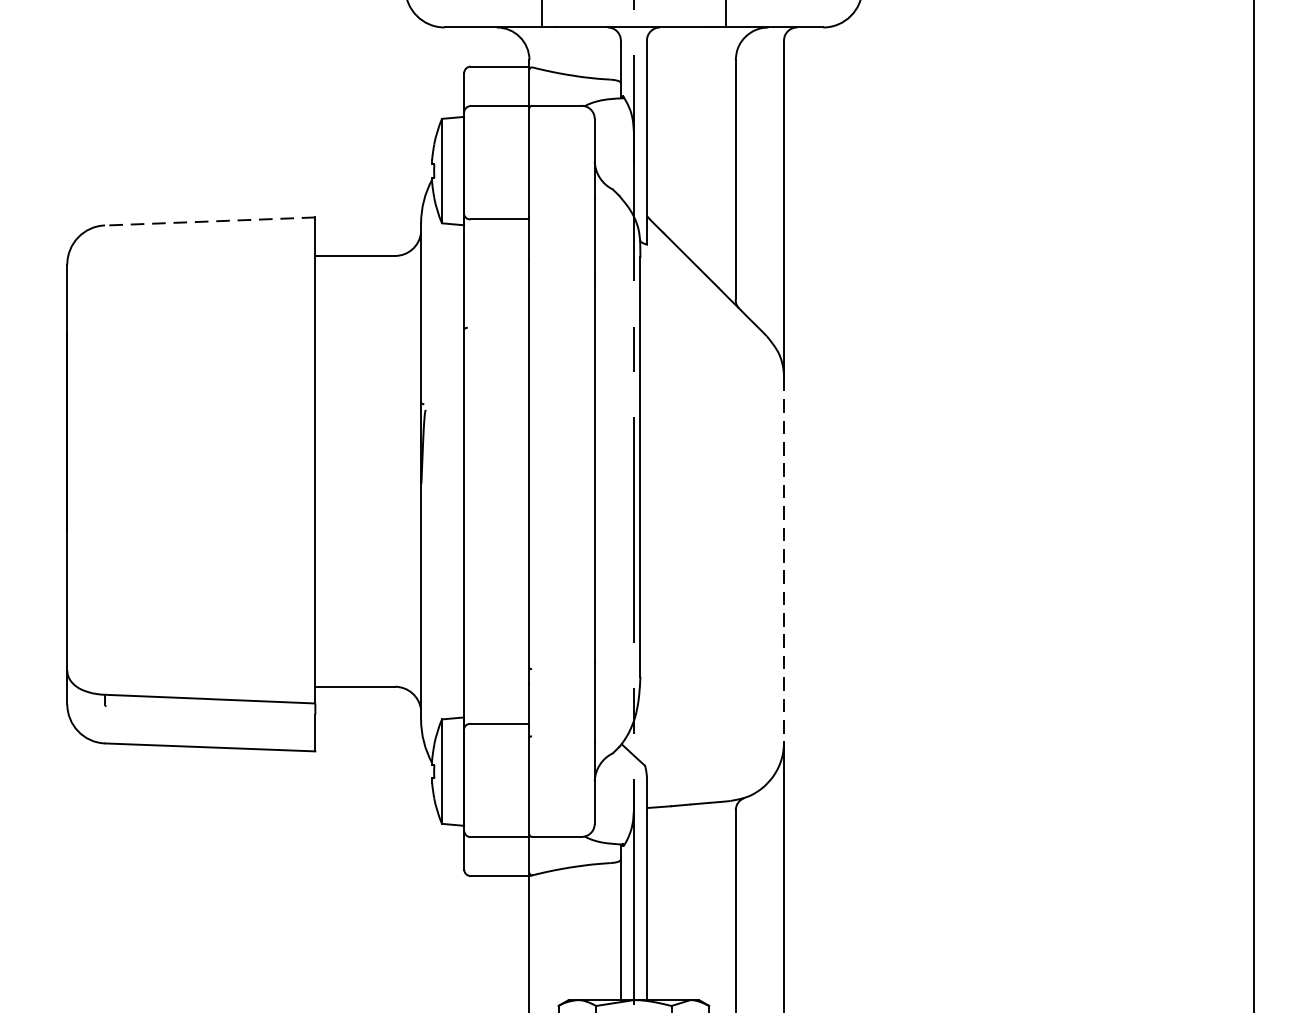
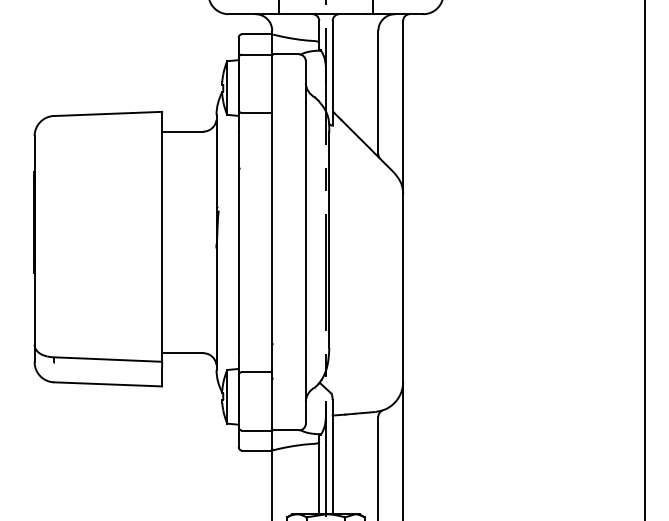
line: (209, 220) -> (107, 113), dashed -> solid
line: (784, 560) -> (403, 288), dashed -> solid

